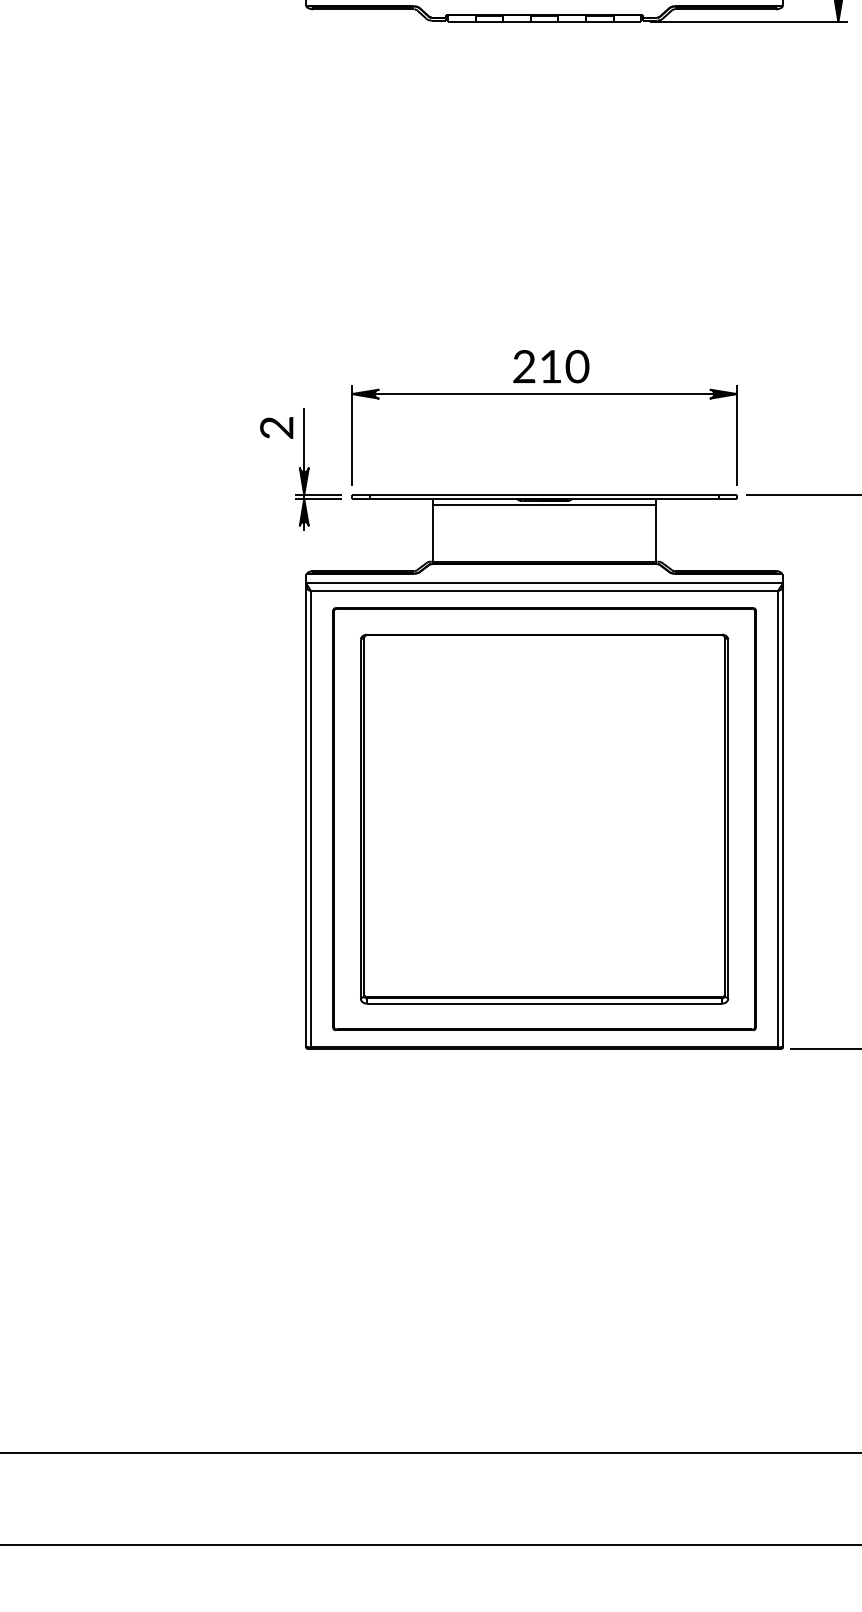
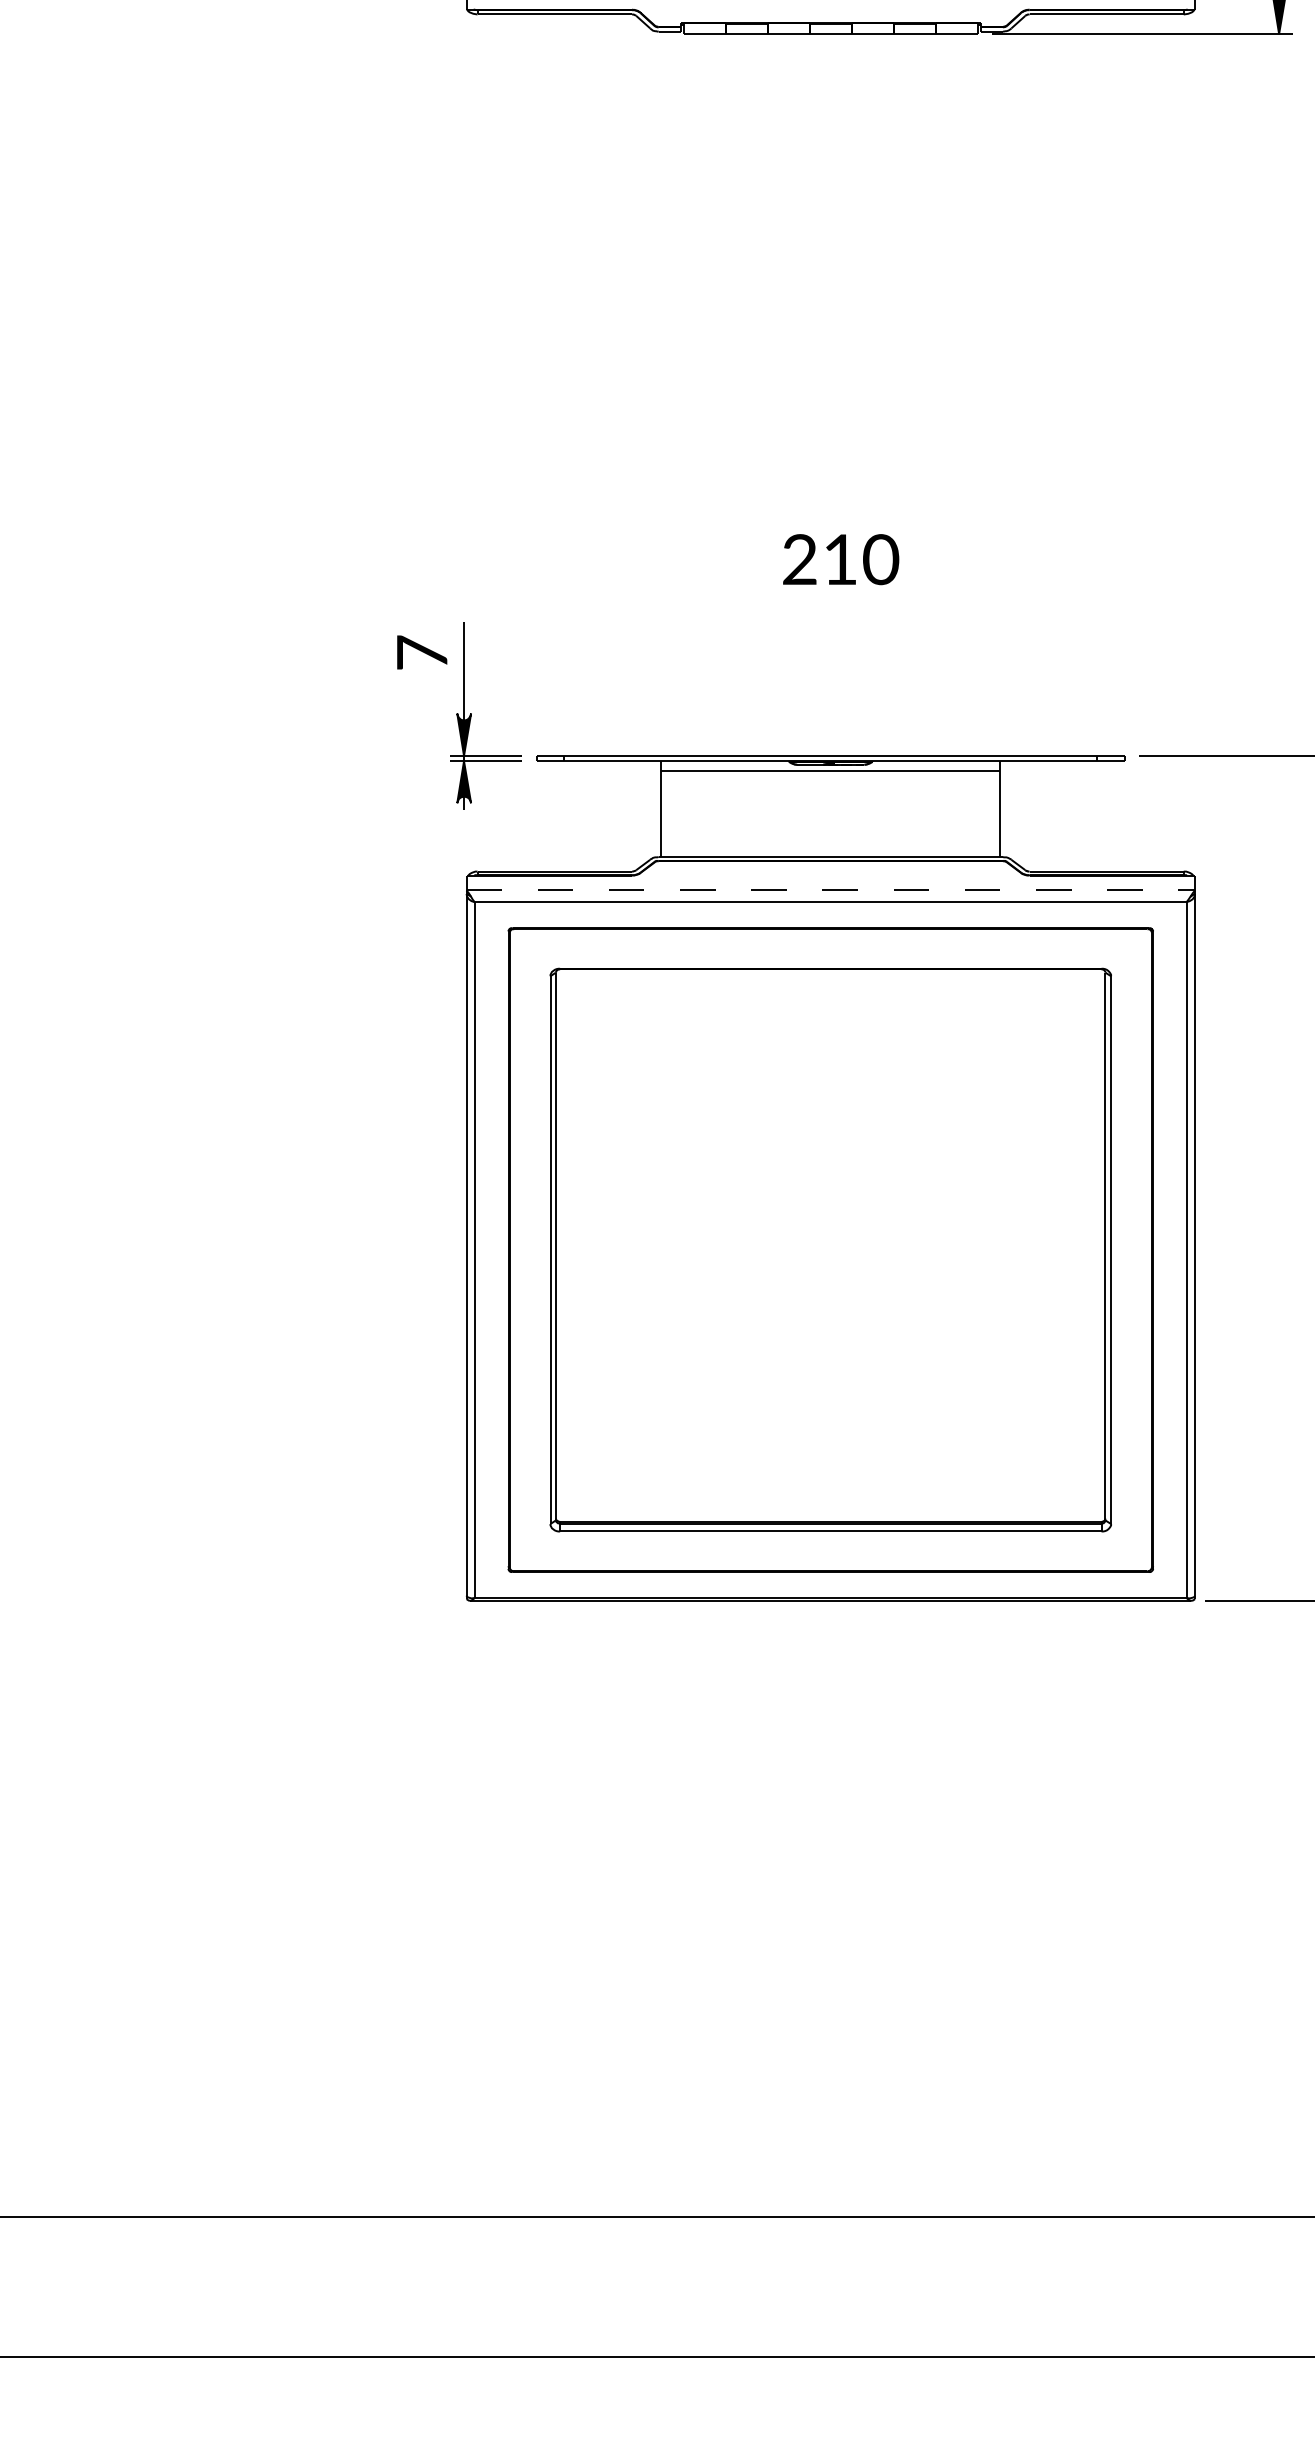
part: (544, 394) -> (830, 602), removed
text: (276, 427) -> (421, 652), 2 -> 7
line: (544, 583) -> (830, 890), solid -> dashed

